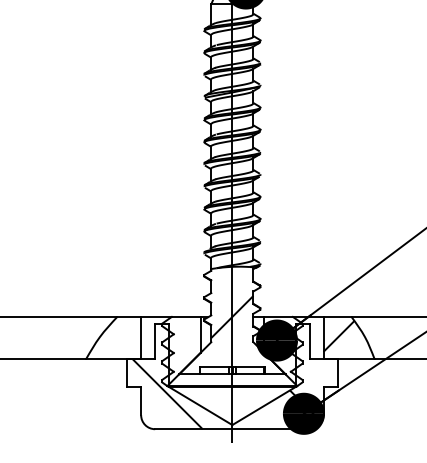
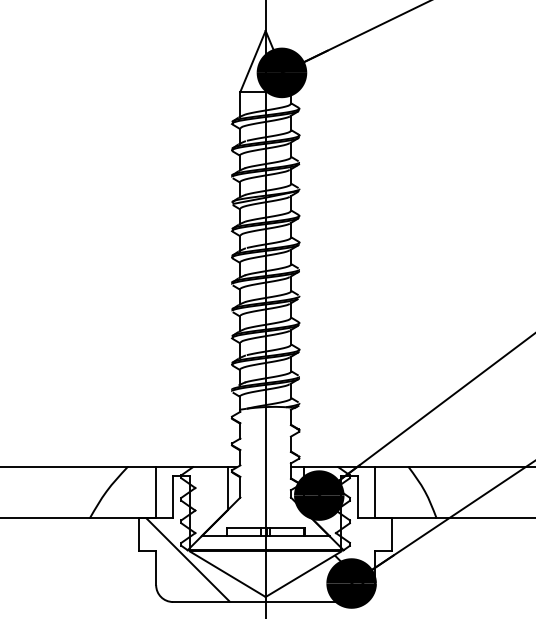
hatch: (232, 317) -> (265, 467), removed
hatch: (338, 336) -> (393, 490), removed

